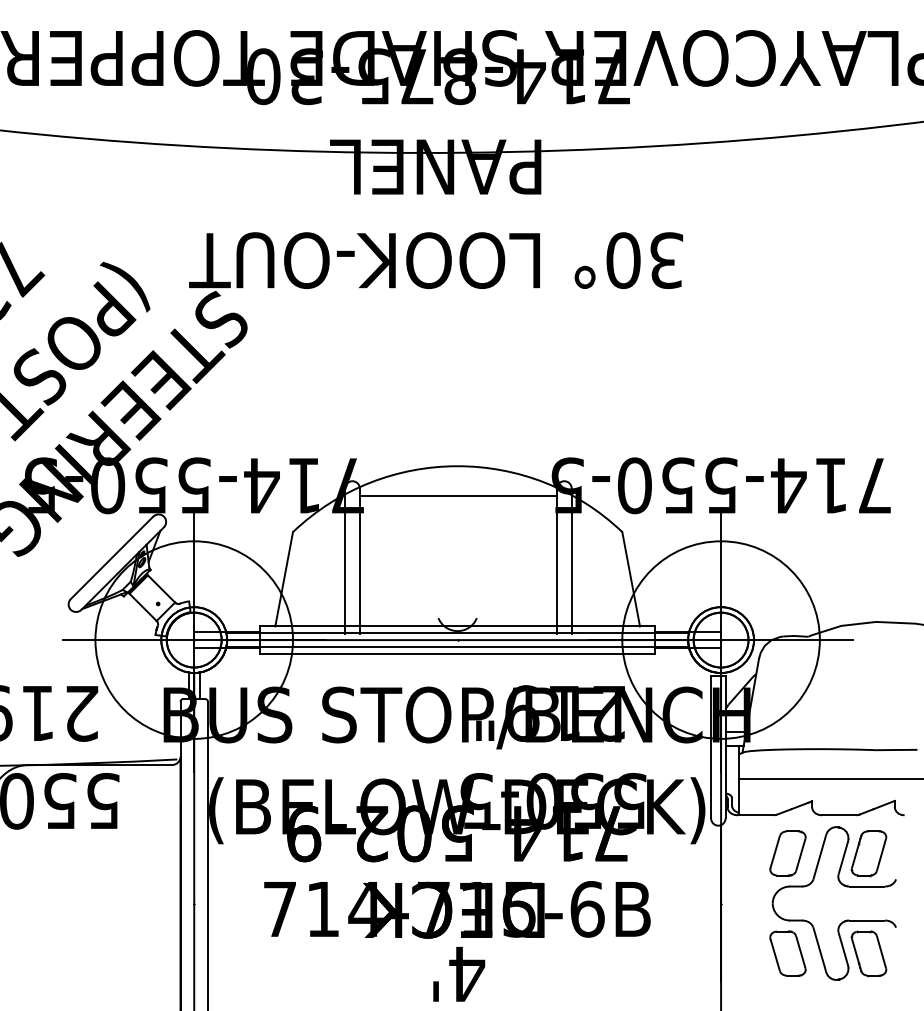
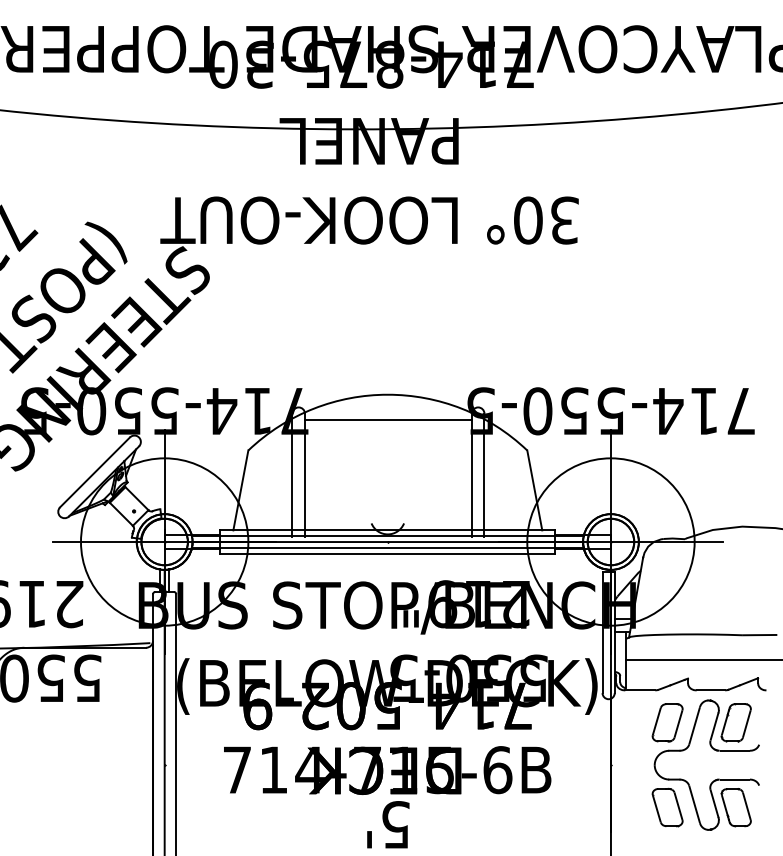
text: (467, 973) -> (396, 824), 4' -> 5'

